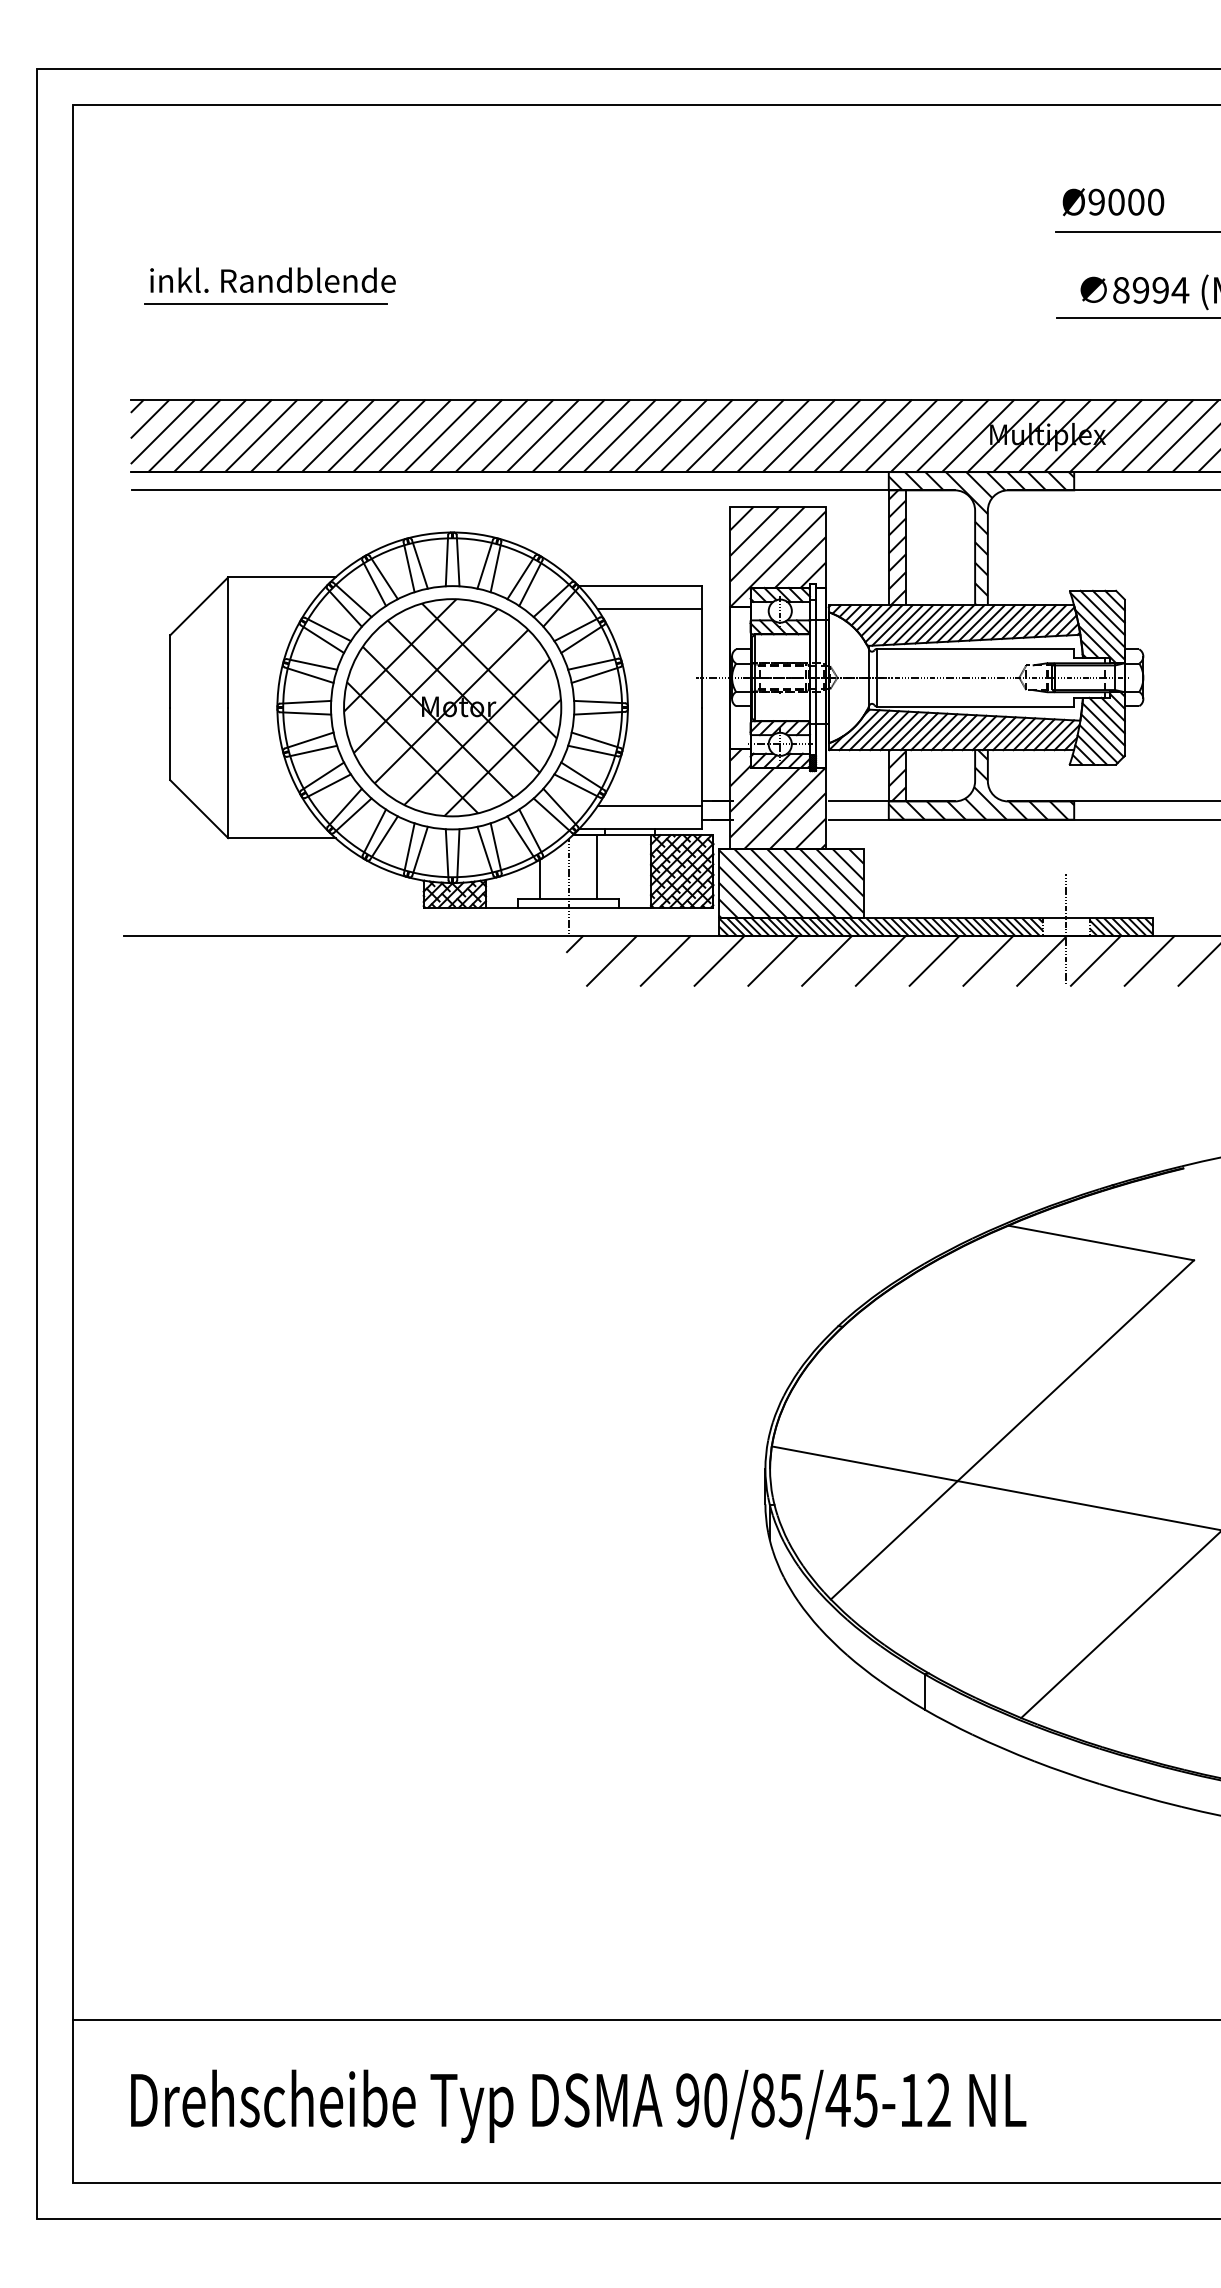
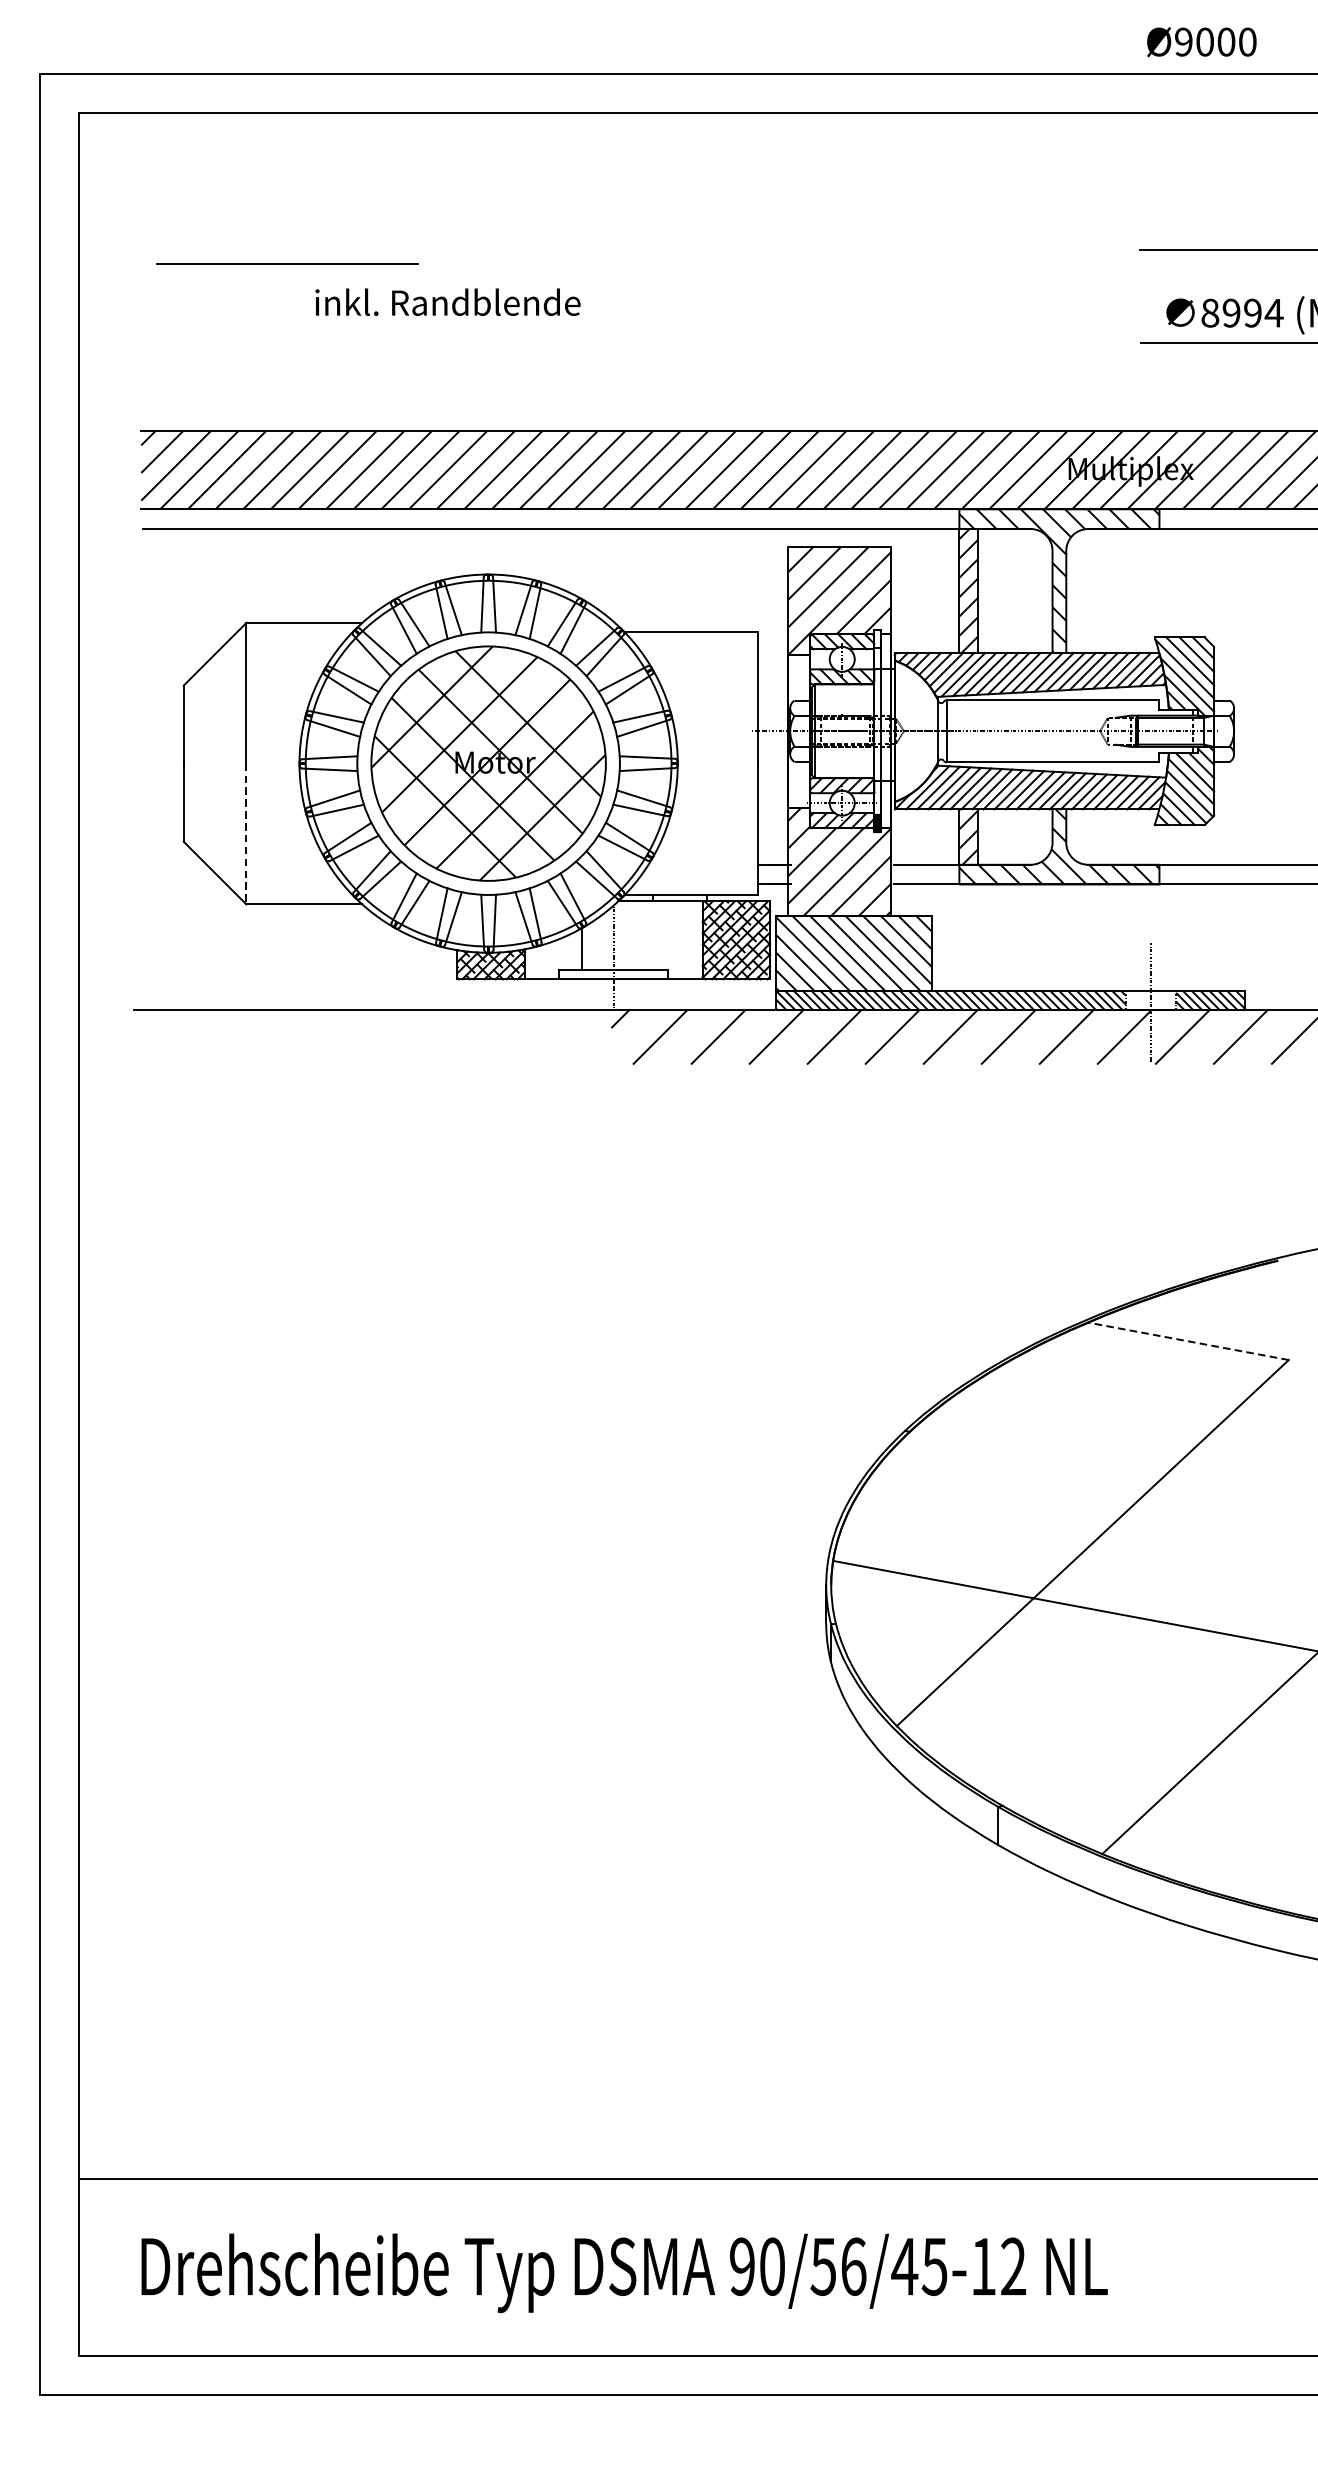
text: (1113, 202) -> (1201, 42), moved
text: (272, 279) -> (447, 301), moved
line: (265, 303) -> (286, 263), moved
line: (649, 609) -> (701, 657), removed
line: (228, 773) -> (246, 834), solid -> dashed
line: (649, 806) -> (701, 870), removed
line: (597, 866) -> (644, 934), removed
line: (1100, 1242) -> (1187, 1340), solid -> dashed
text: (776, 2100) -> (838, 2266), 90/85/45-12 -> 90/56/45-12

